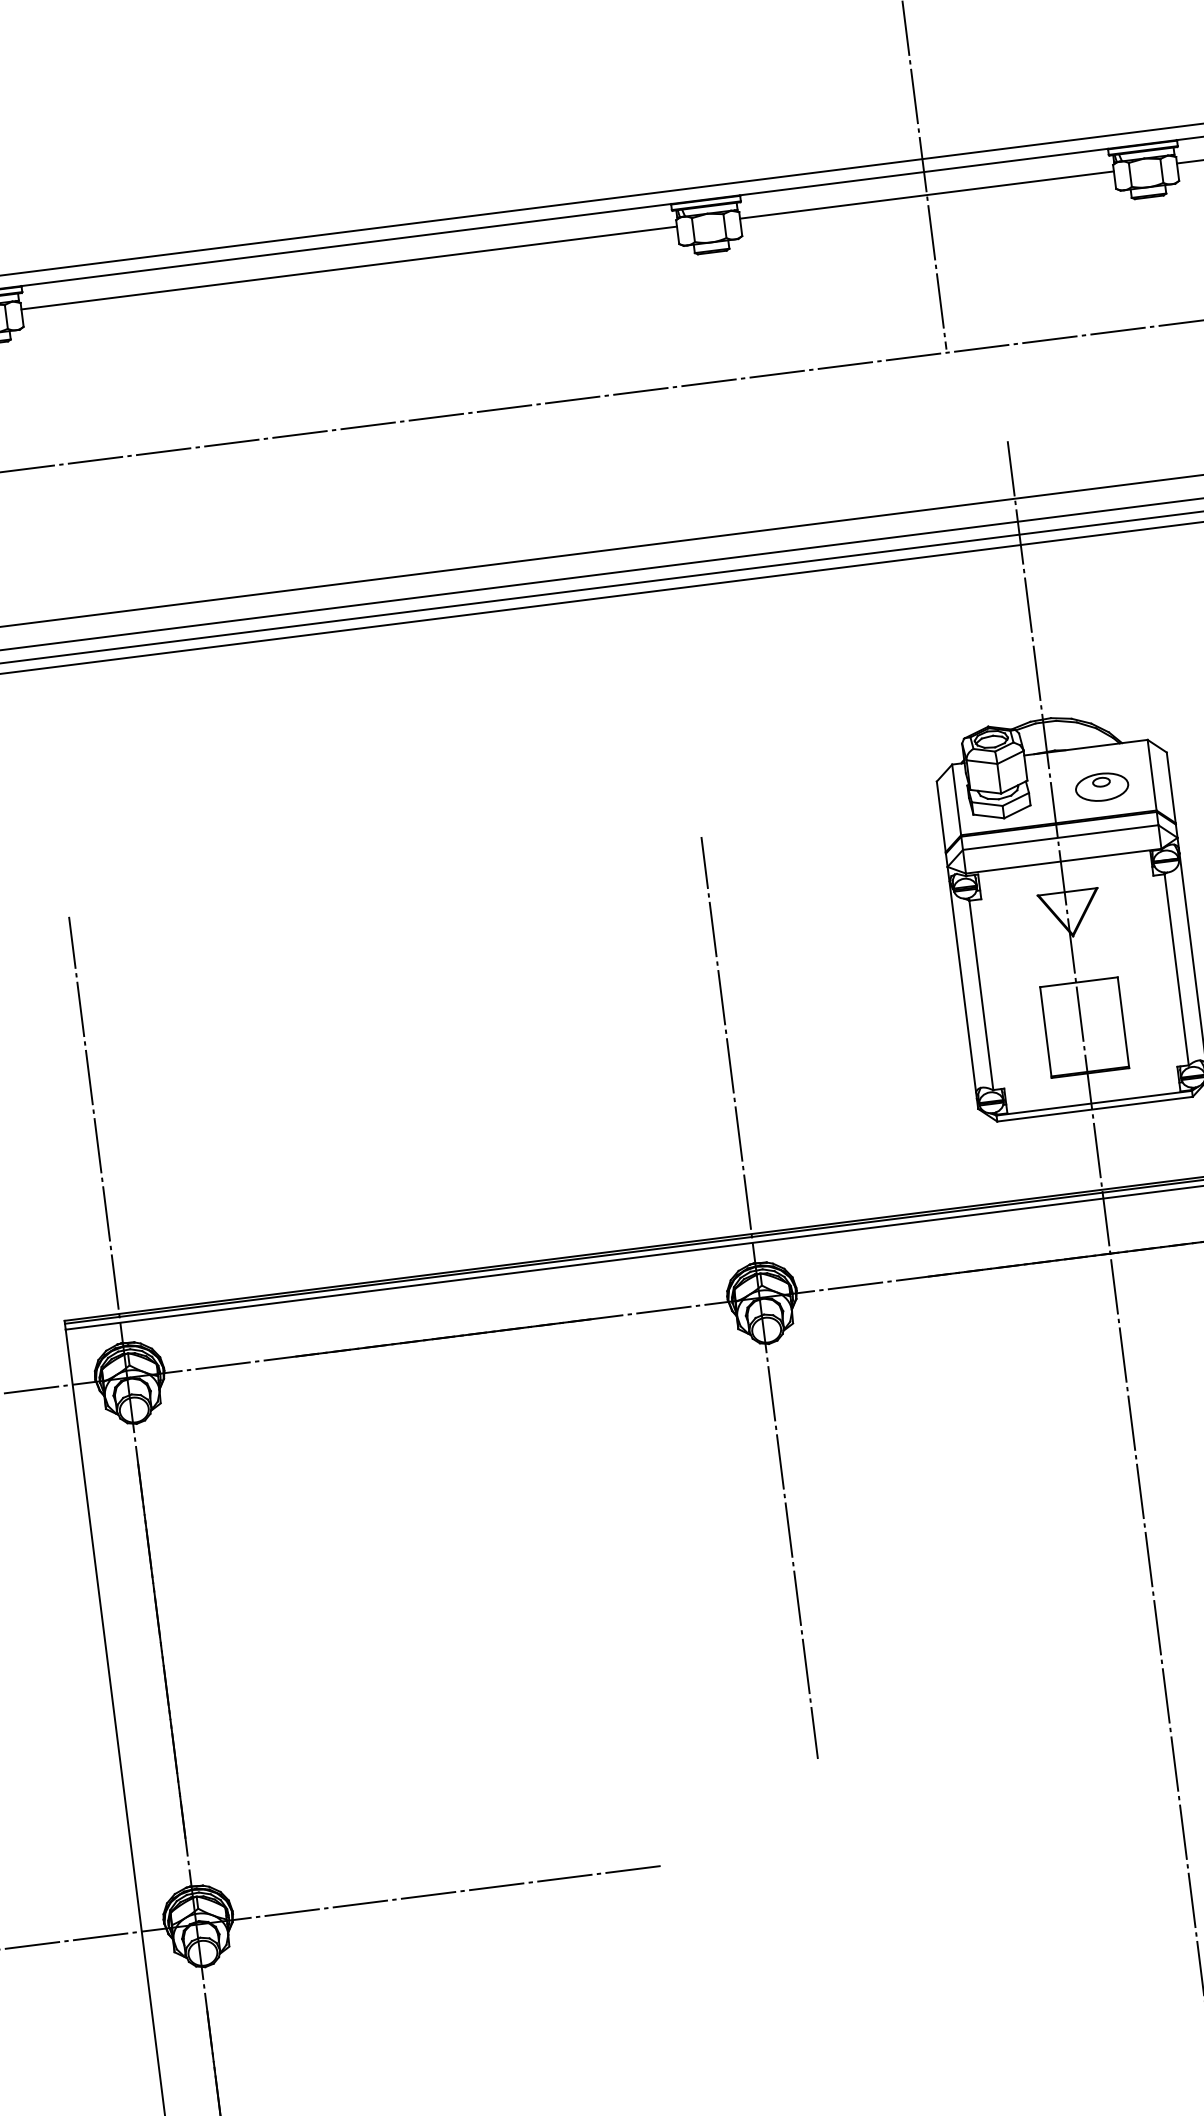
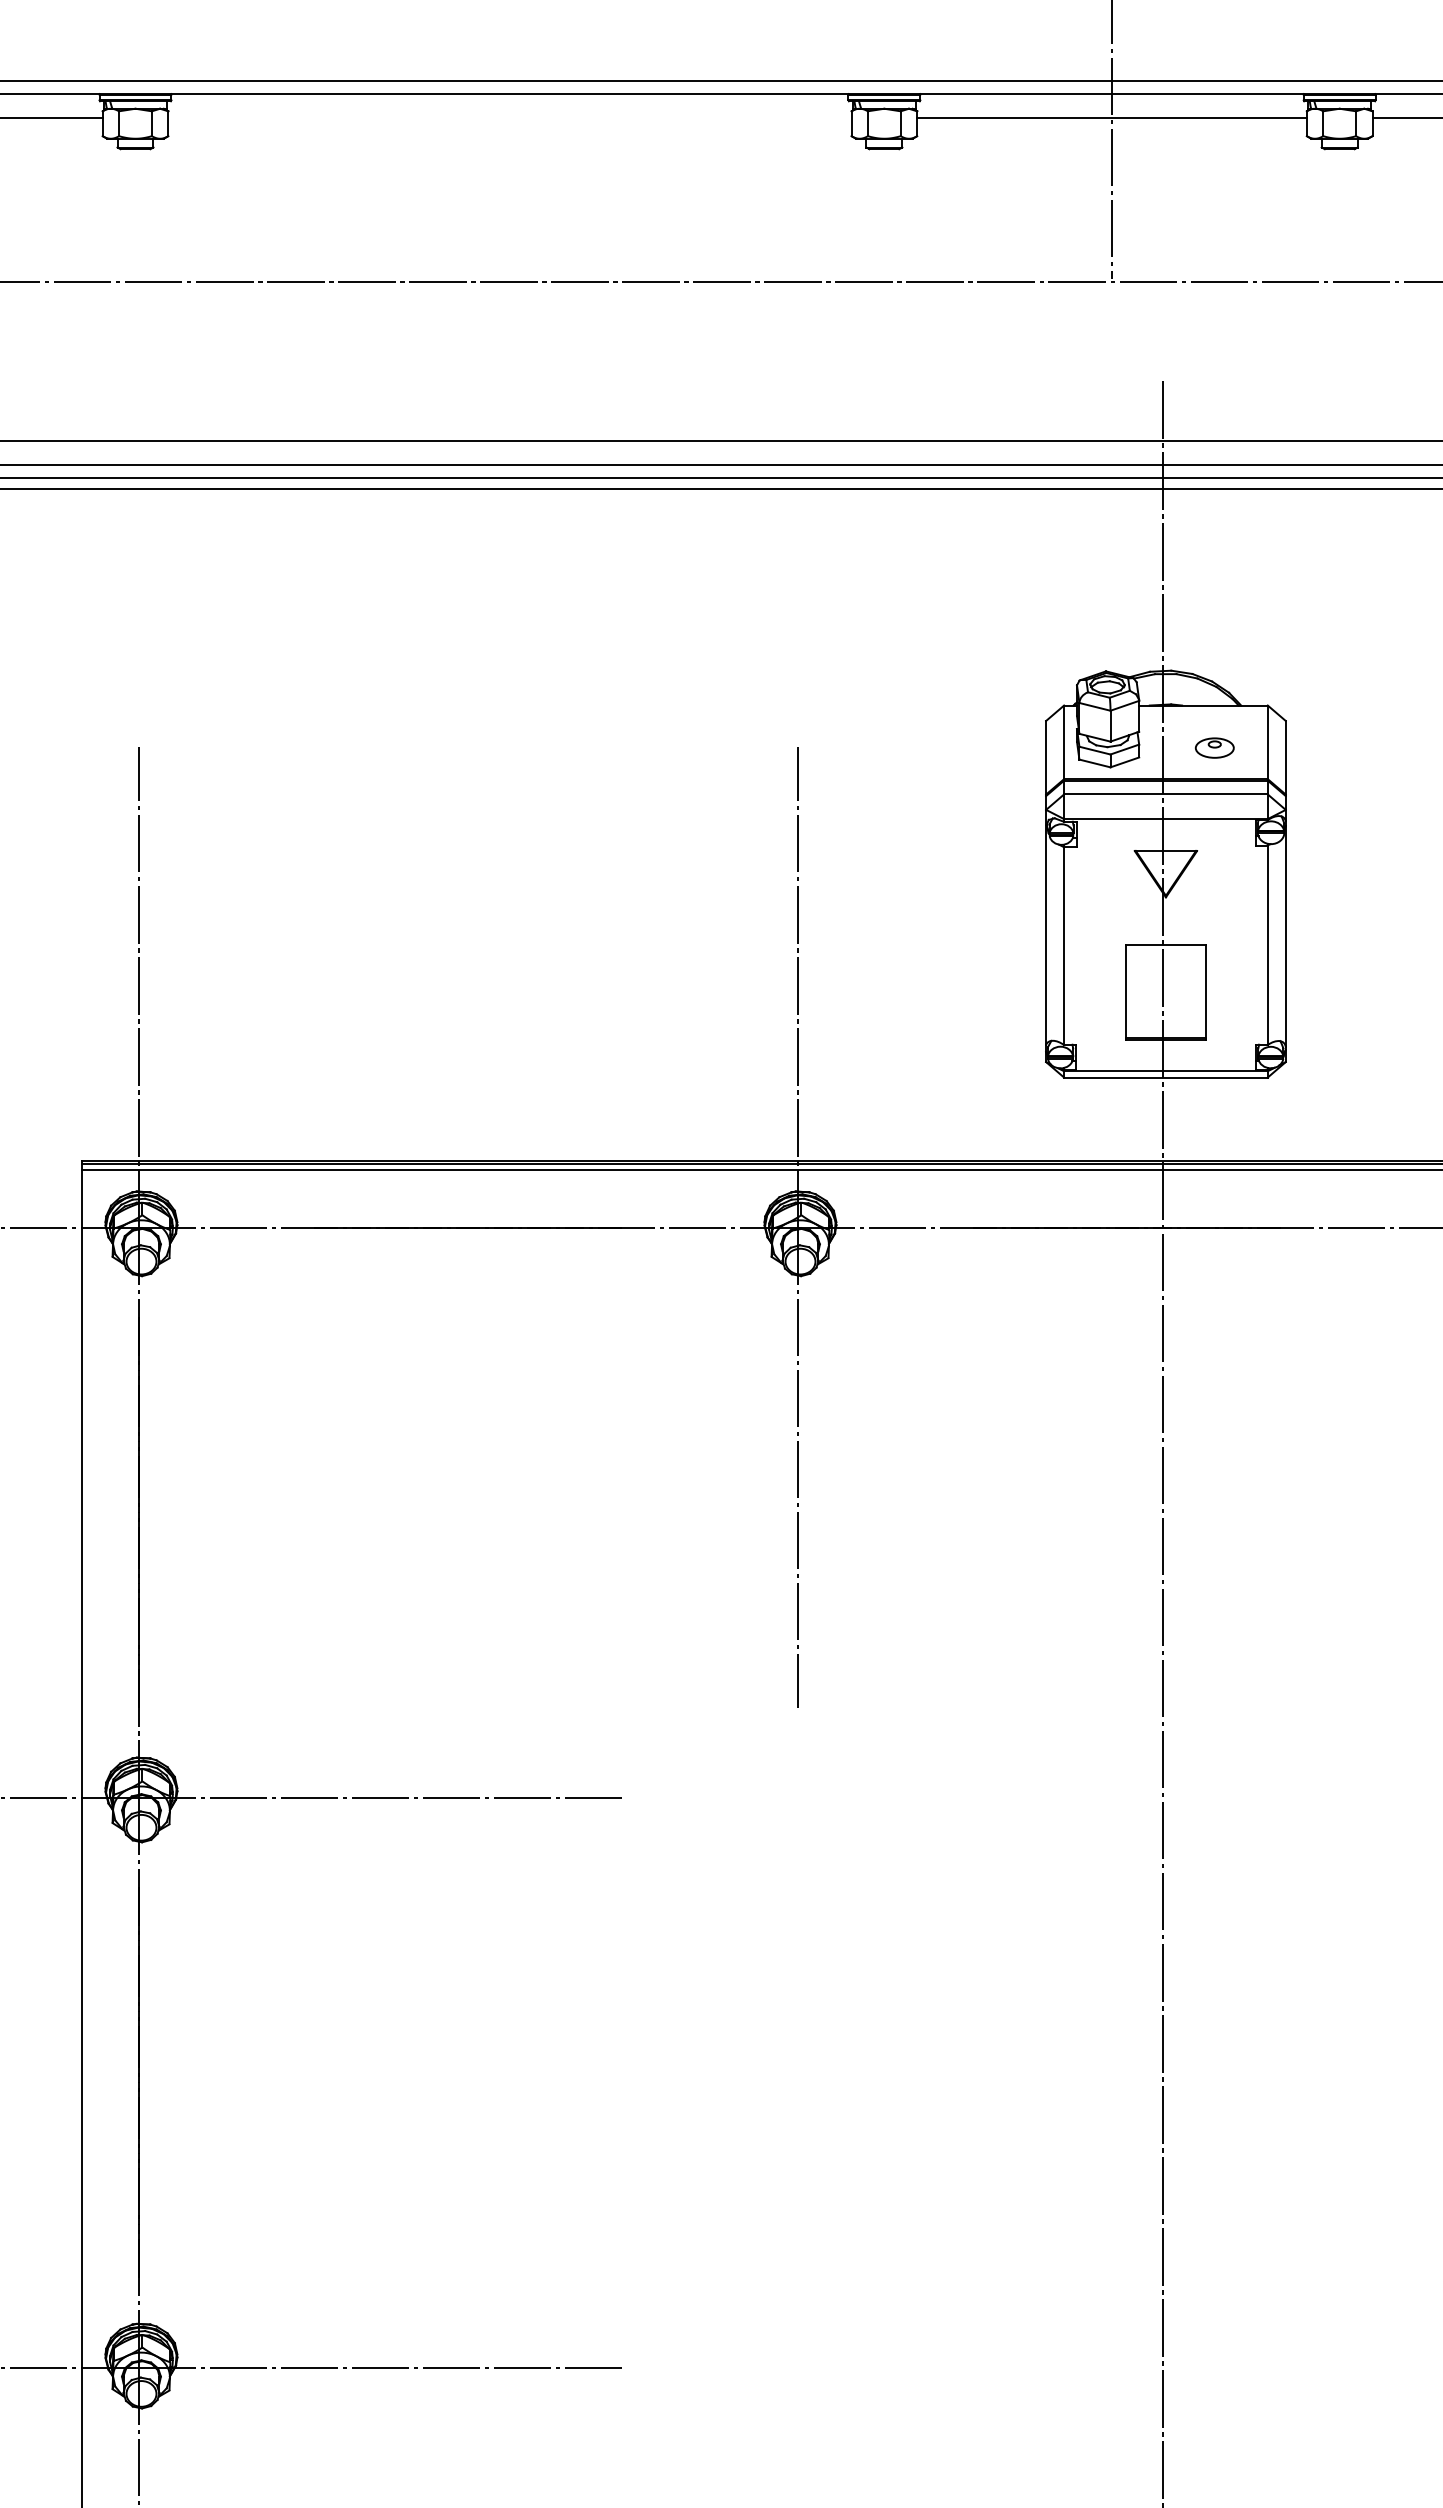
line: (348, 268) -> (509, 118), removed
part: (1101, 786) -> (1214, 747), size x0.7

